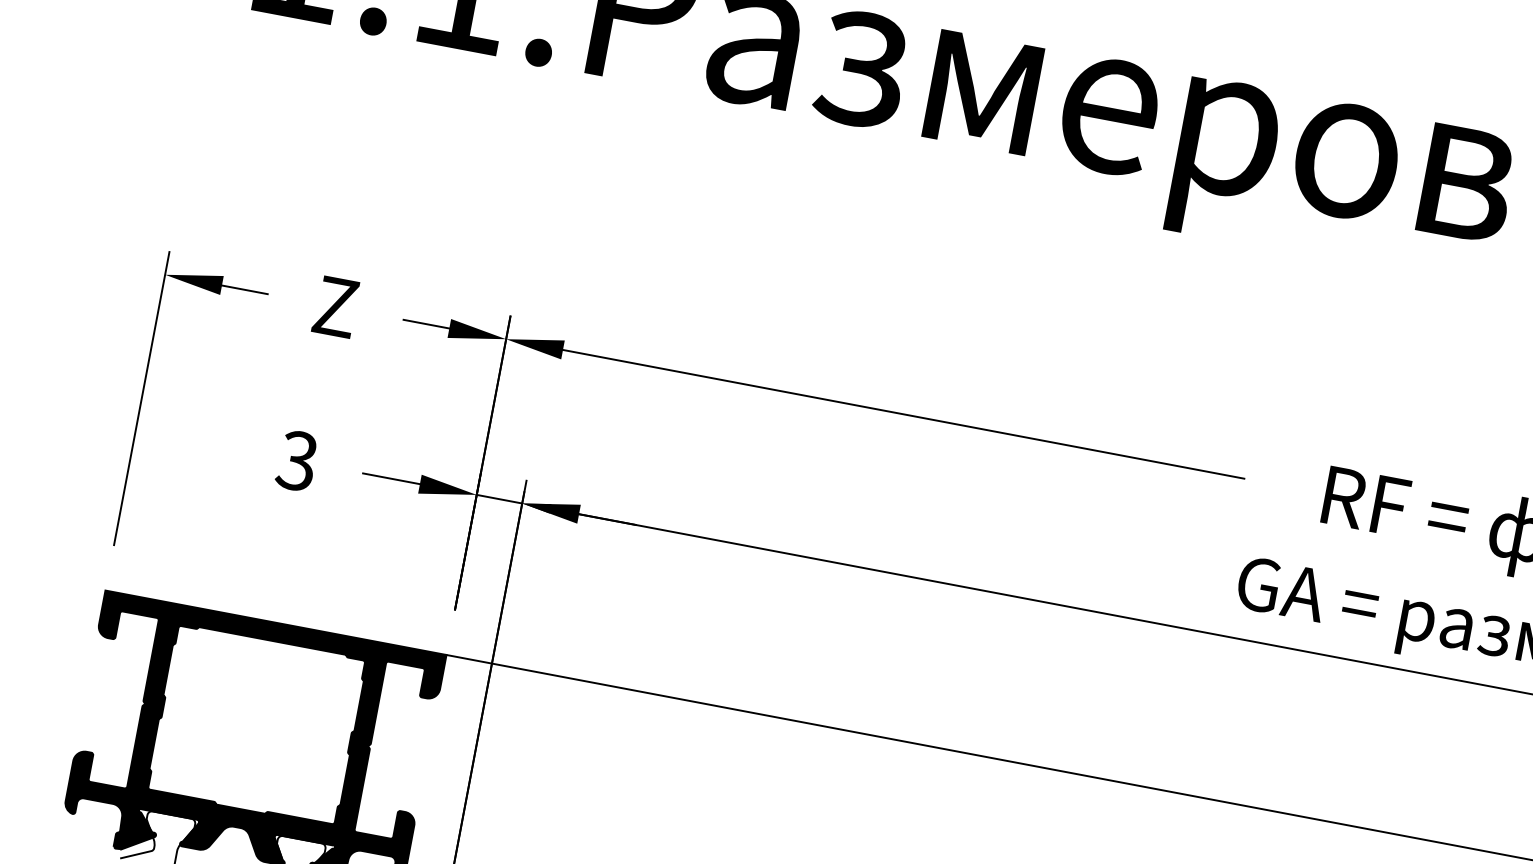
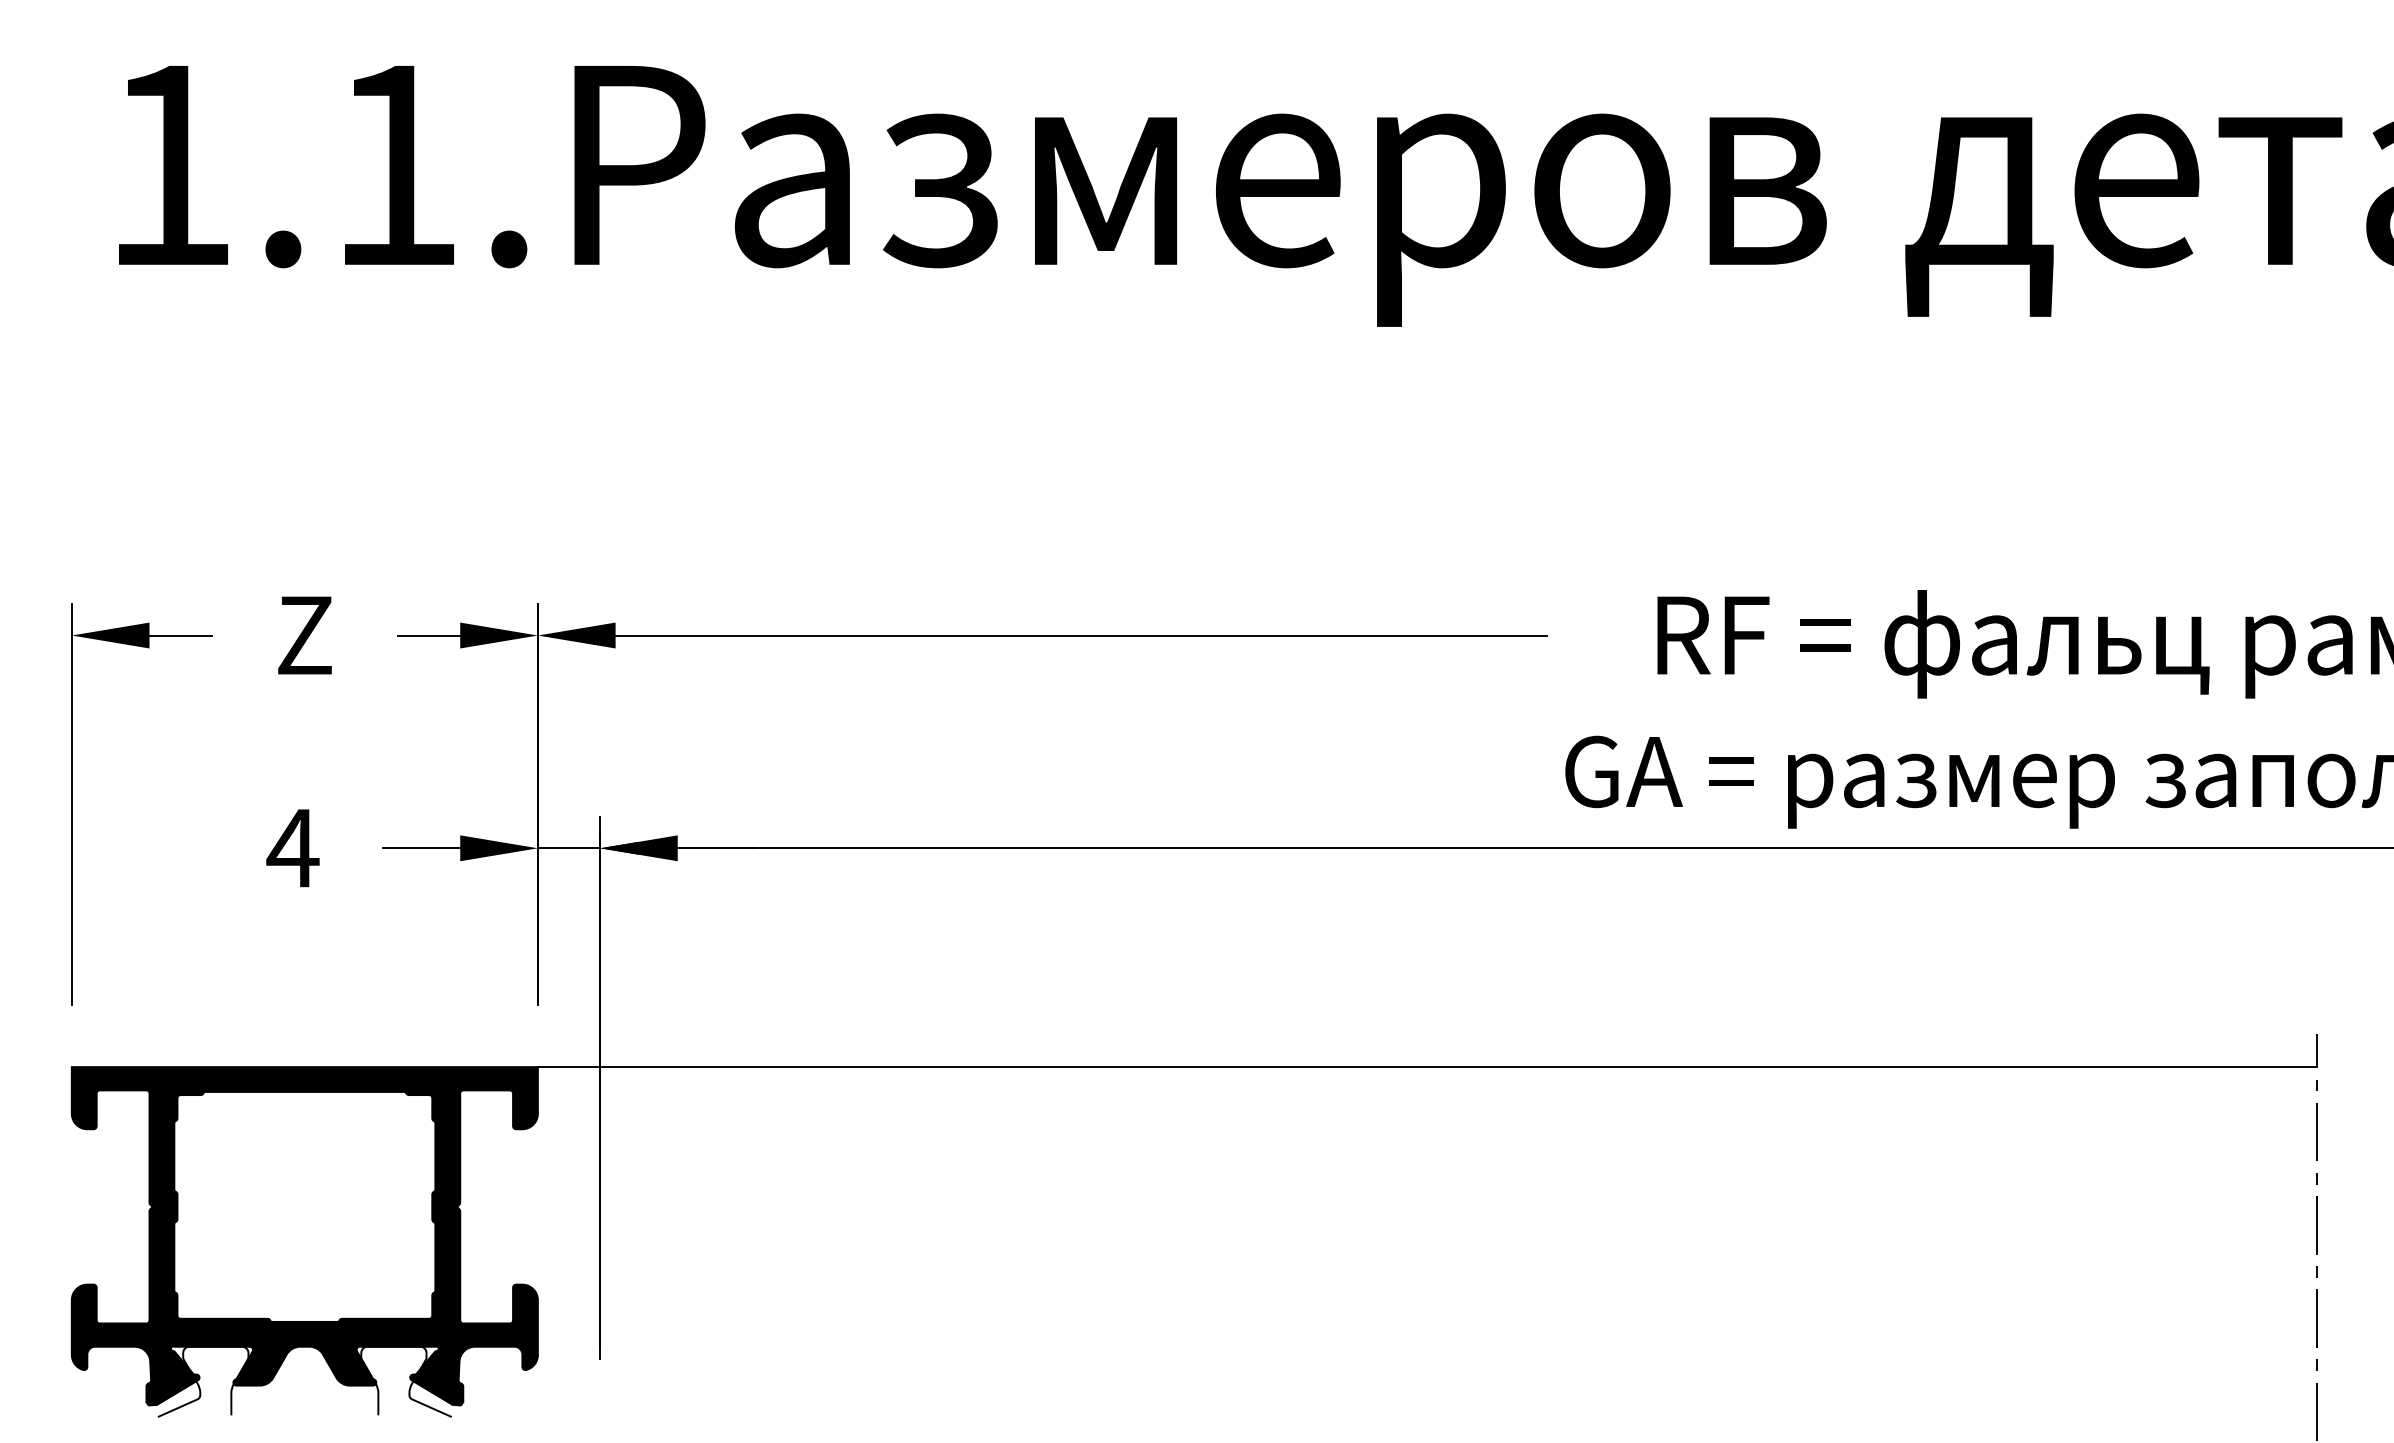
text: (297, 461) -> (292, 848), 3 -> 4

